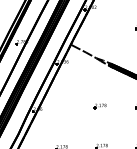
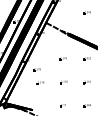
part: (54, 124) -> (36, 69), added

